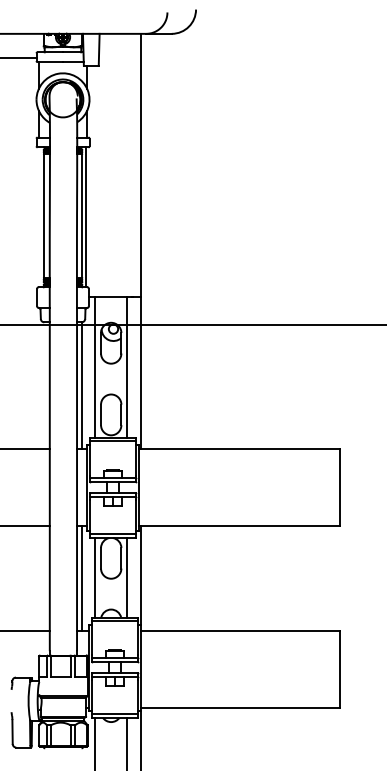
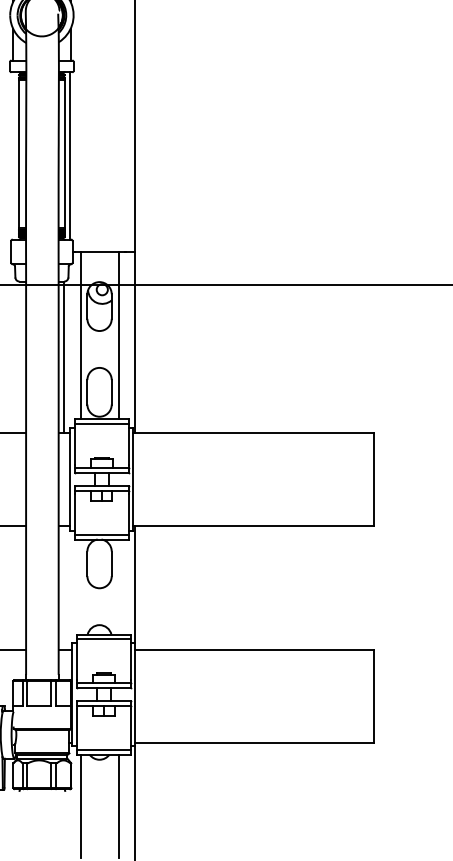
line: (95, 577) -> (80, 586), removed
line: (127, 577) -> (119, 586), removed
line: (81, 578) -> (64, 587), removed

